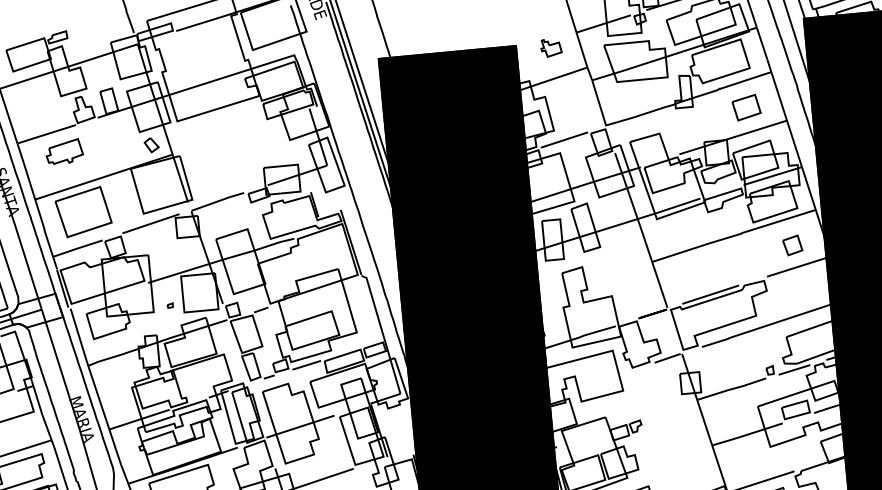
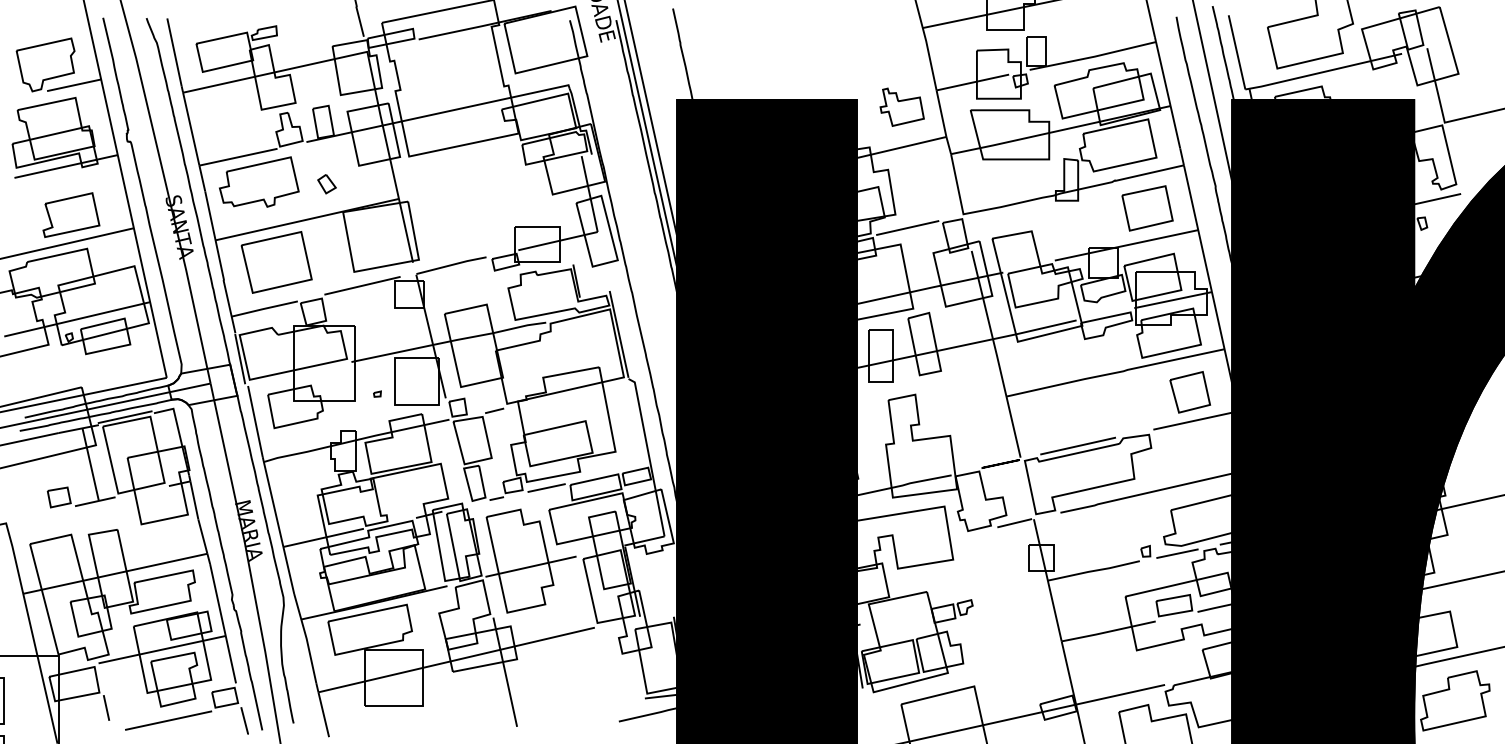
part: (550, 47) -> (901, 106), size x1.67
part: (746, 107) -> (1147, 208), size x1.43
part: (151, 145) -> (326, 184), moved
part: (64, 151) -> (259, 181), size x1.67
part: (792, 245) -> (1190, 392), size x1.67

